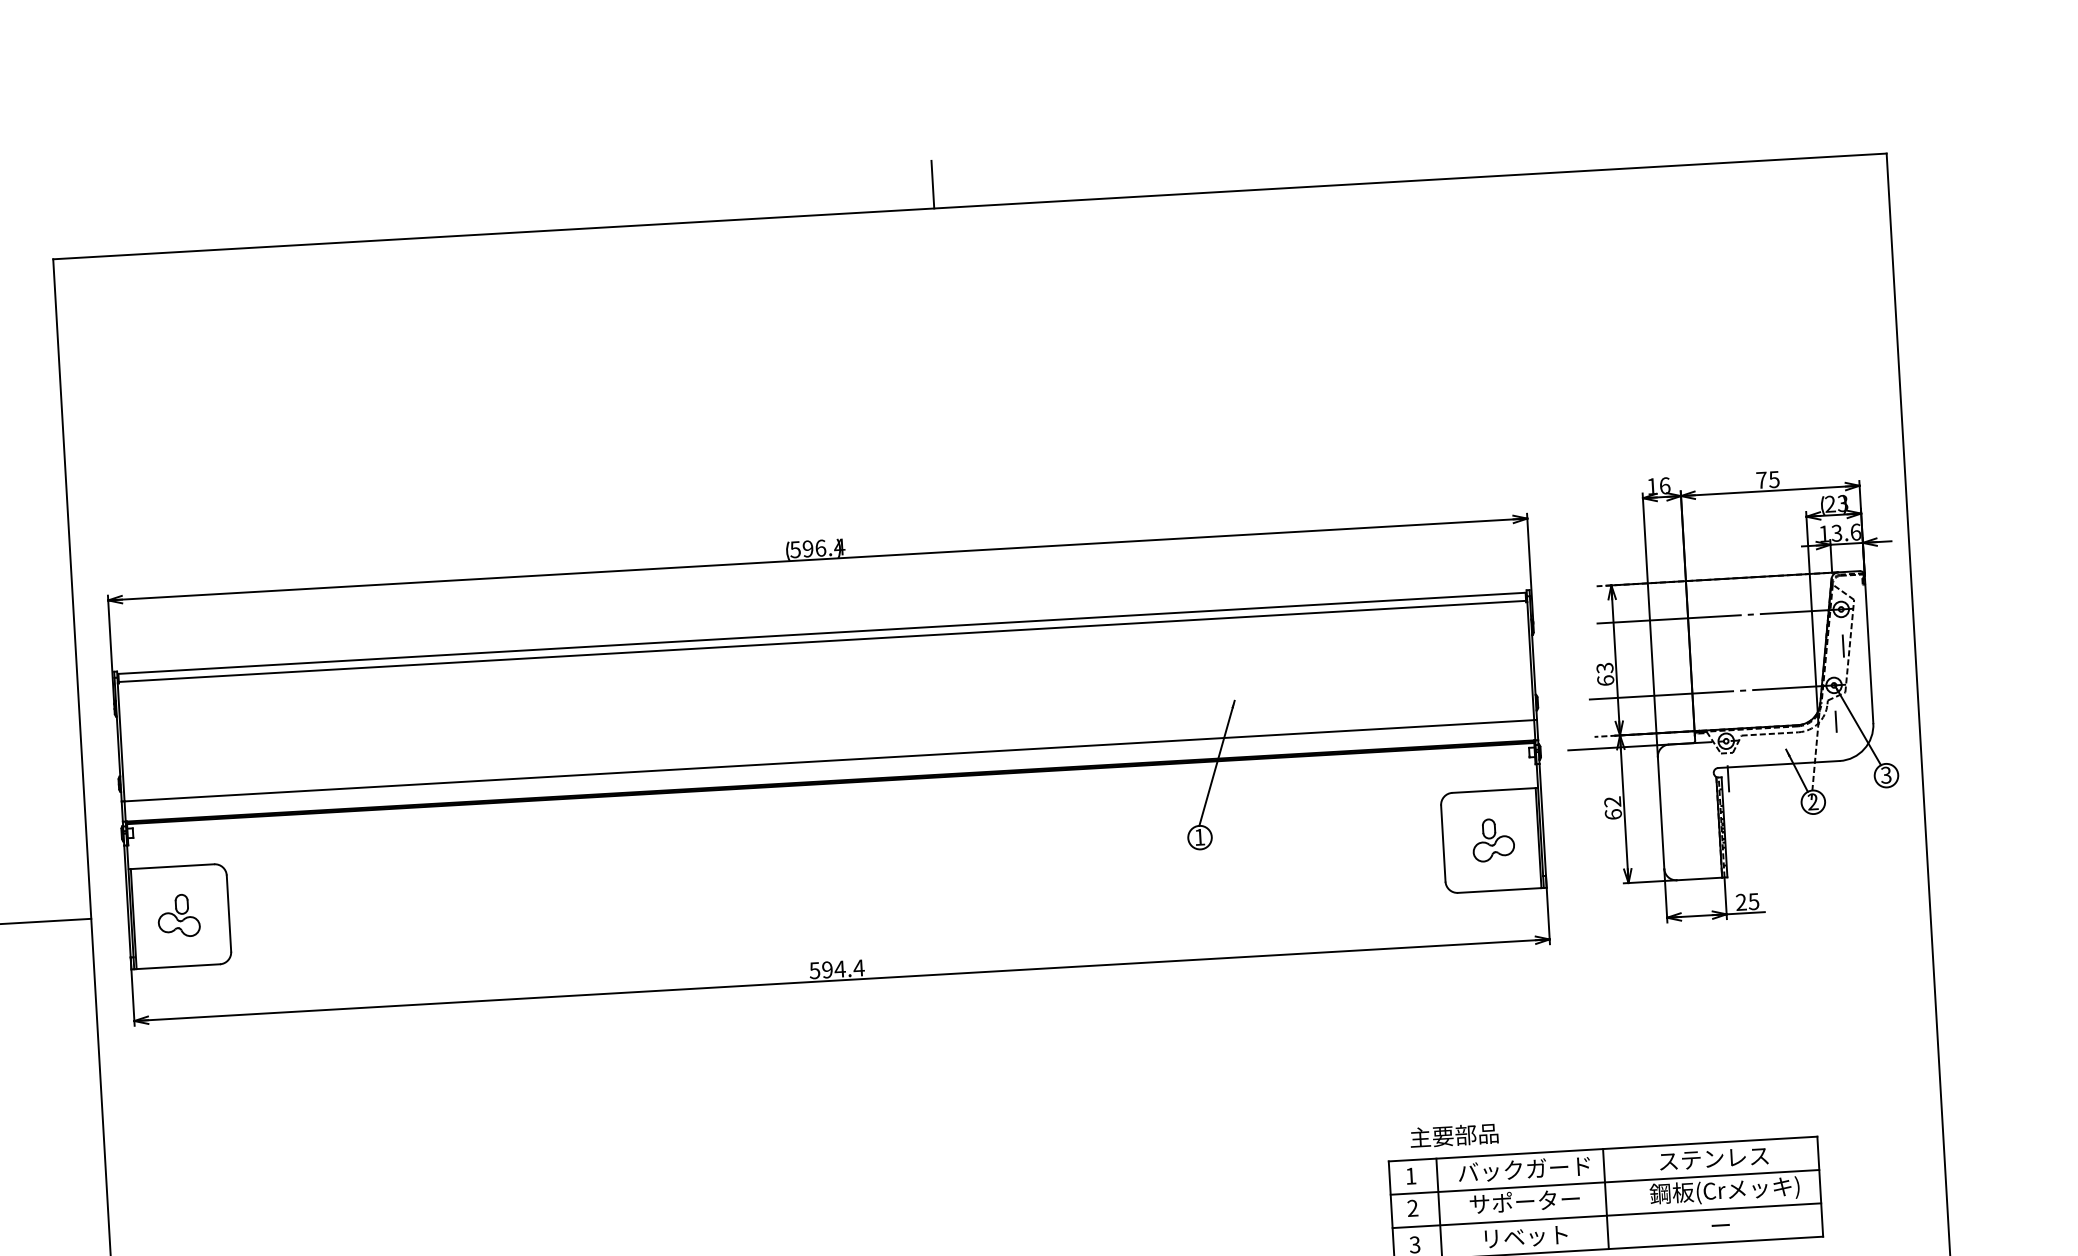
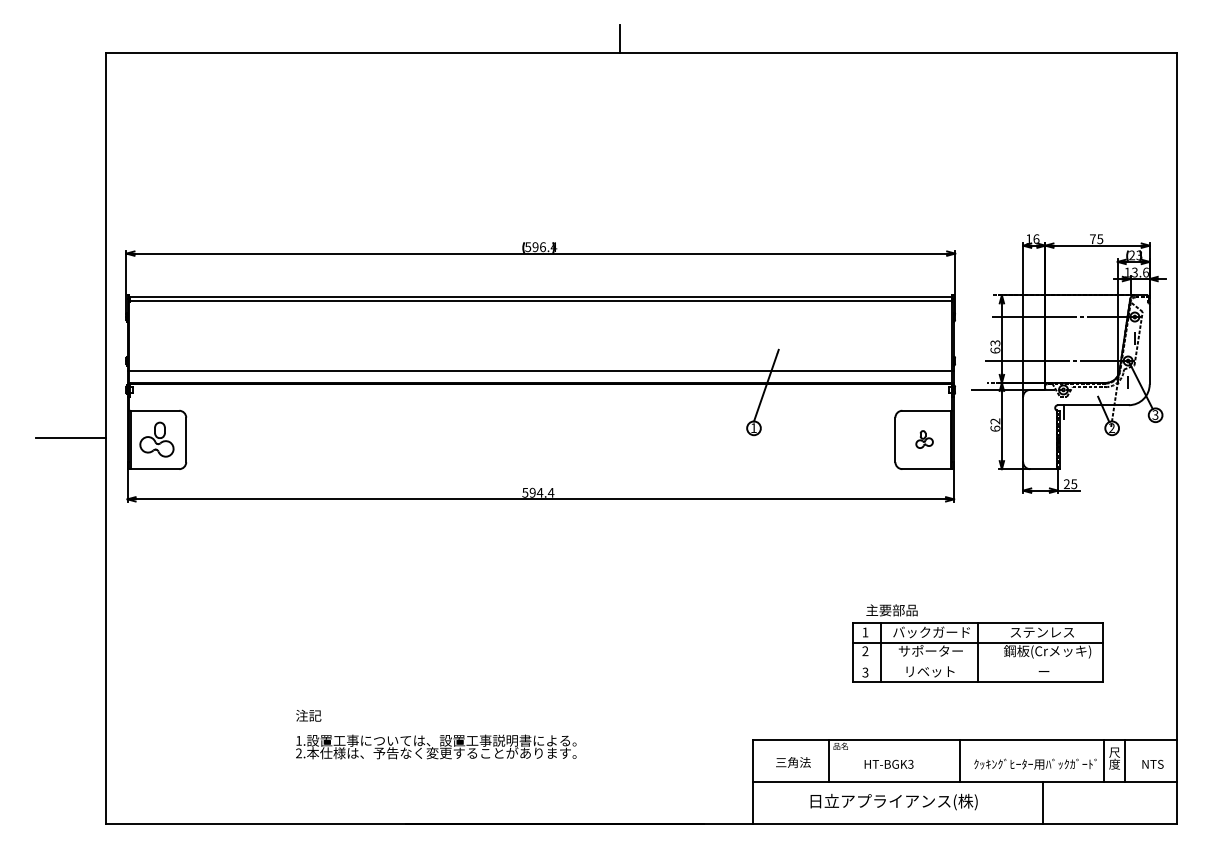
part: (1493, 839) -> (924, 439), size x0.7
part: (178, 915) -> (156, 439), size x1.4
line: (1605, 1216) -> (977, 662), removed

